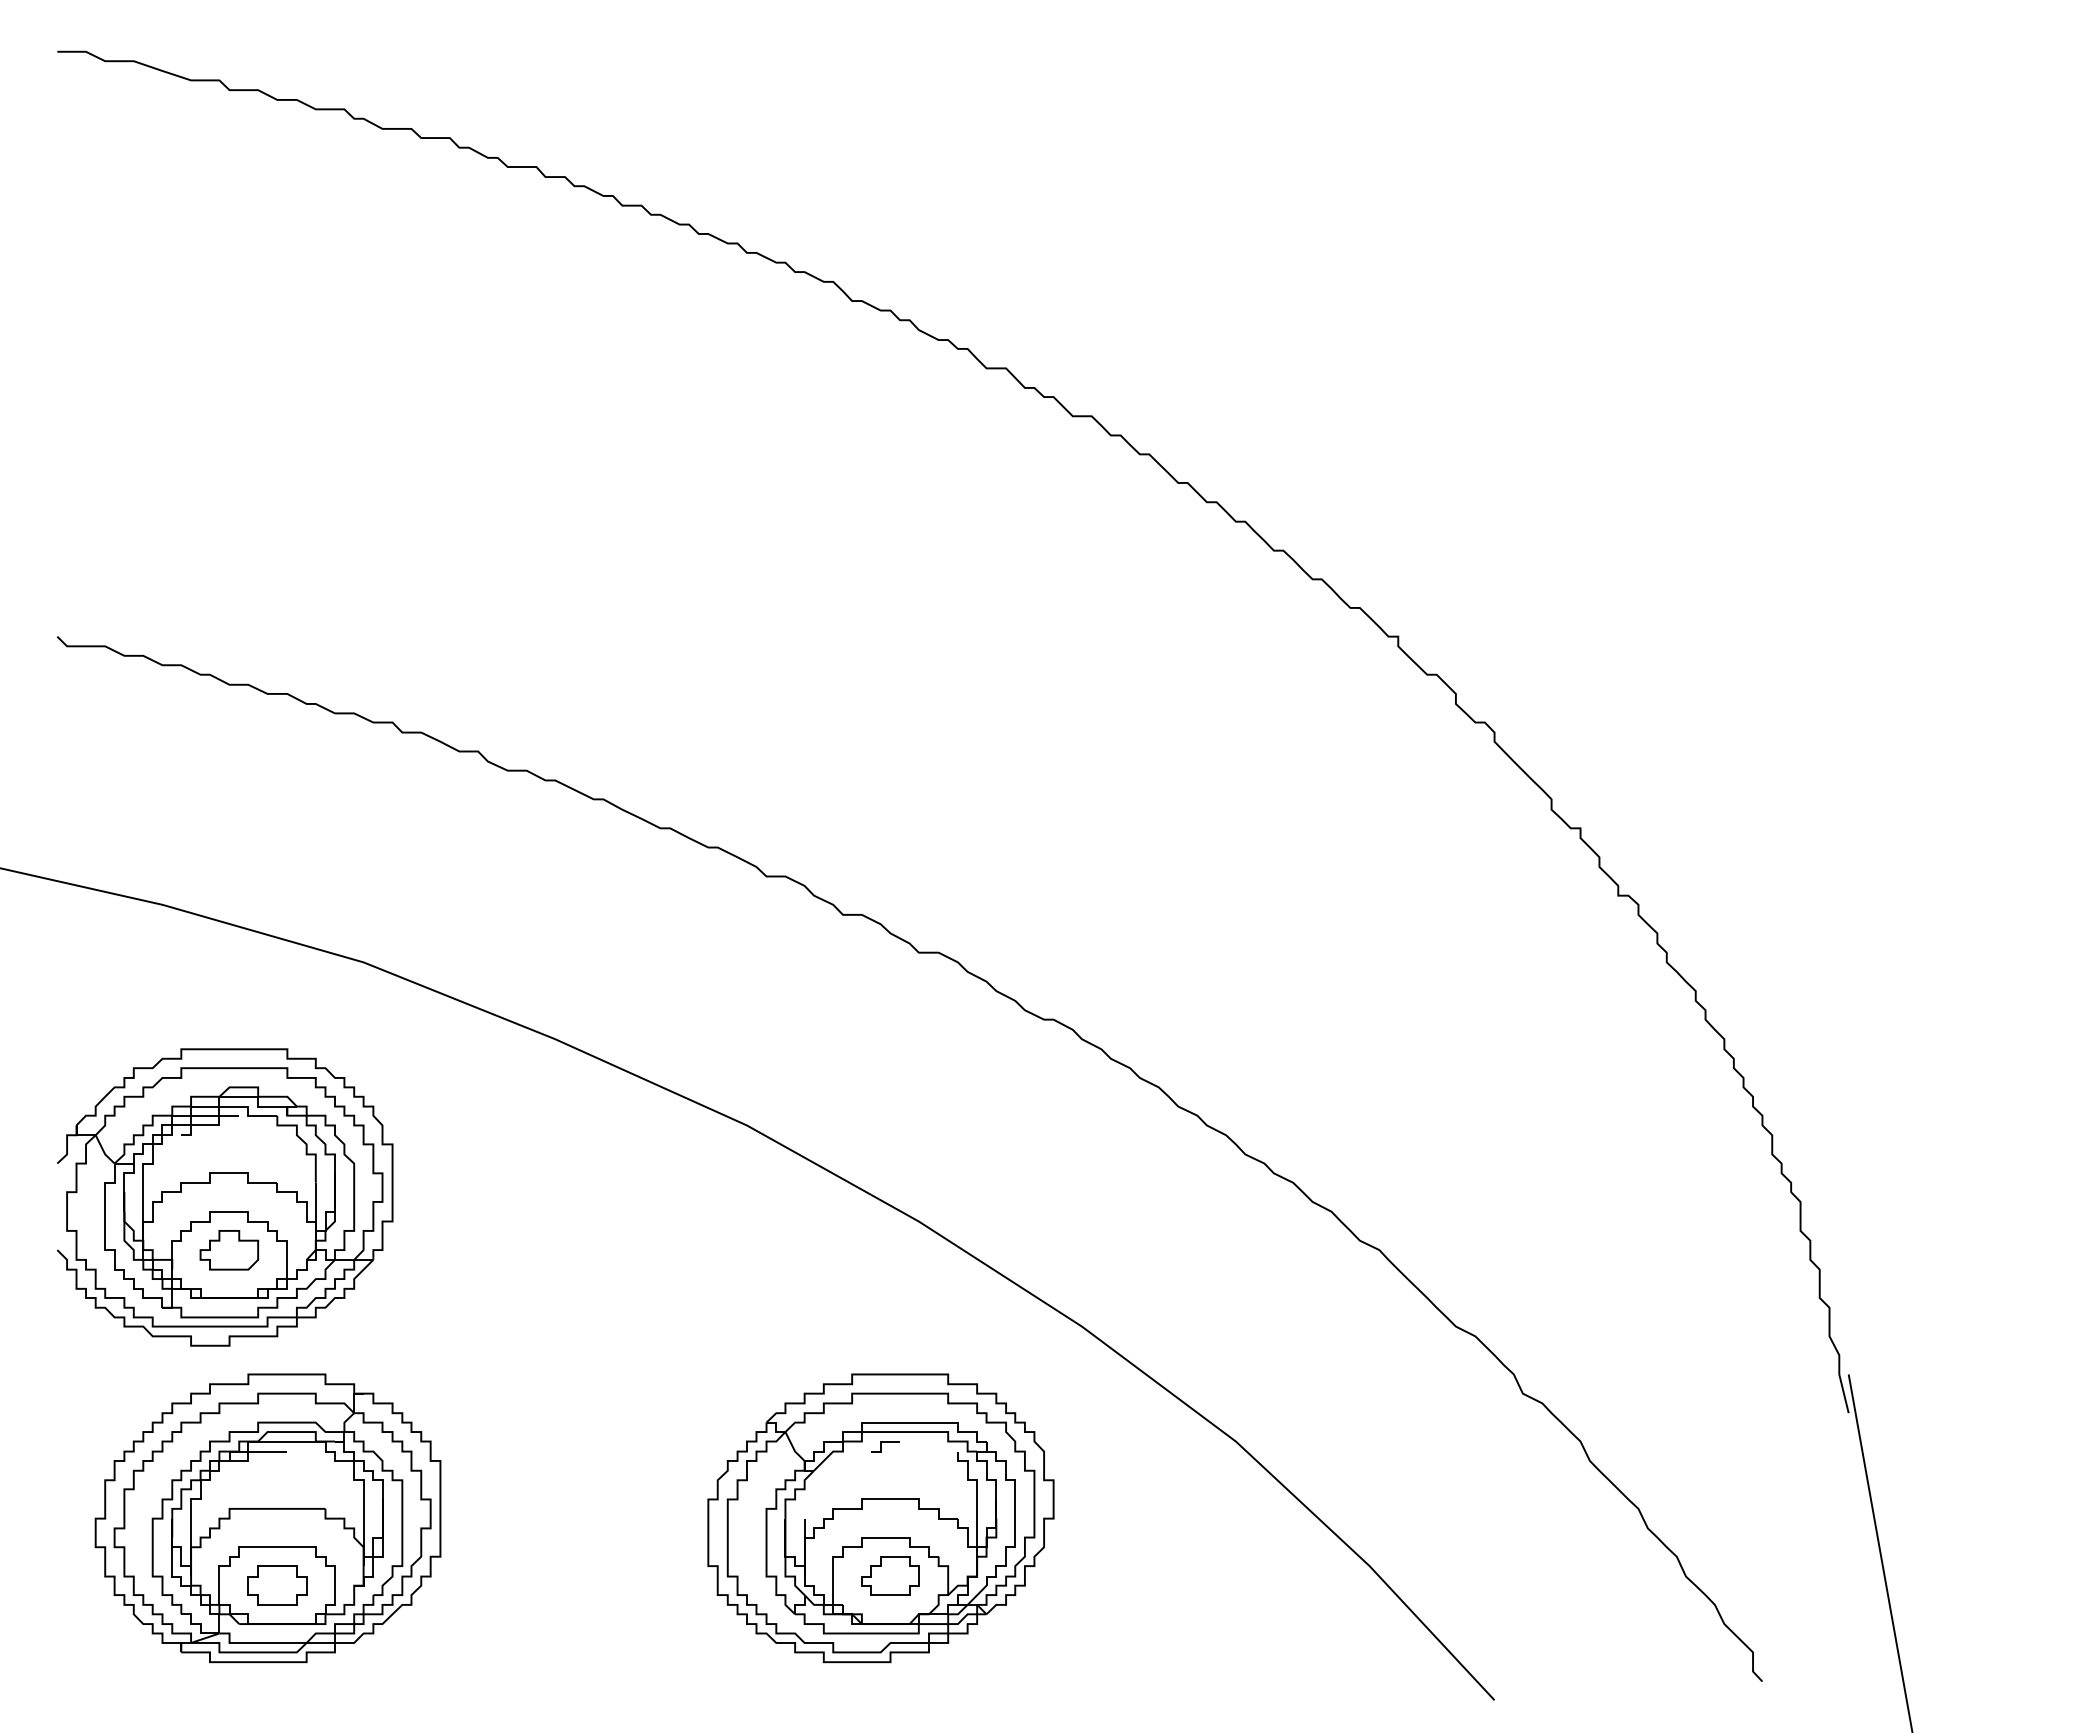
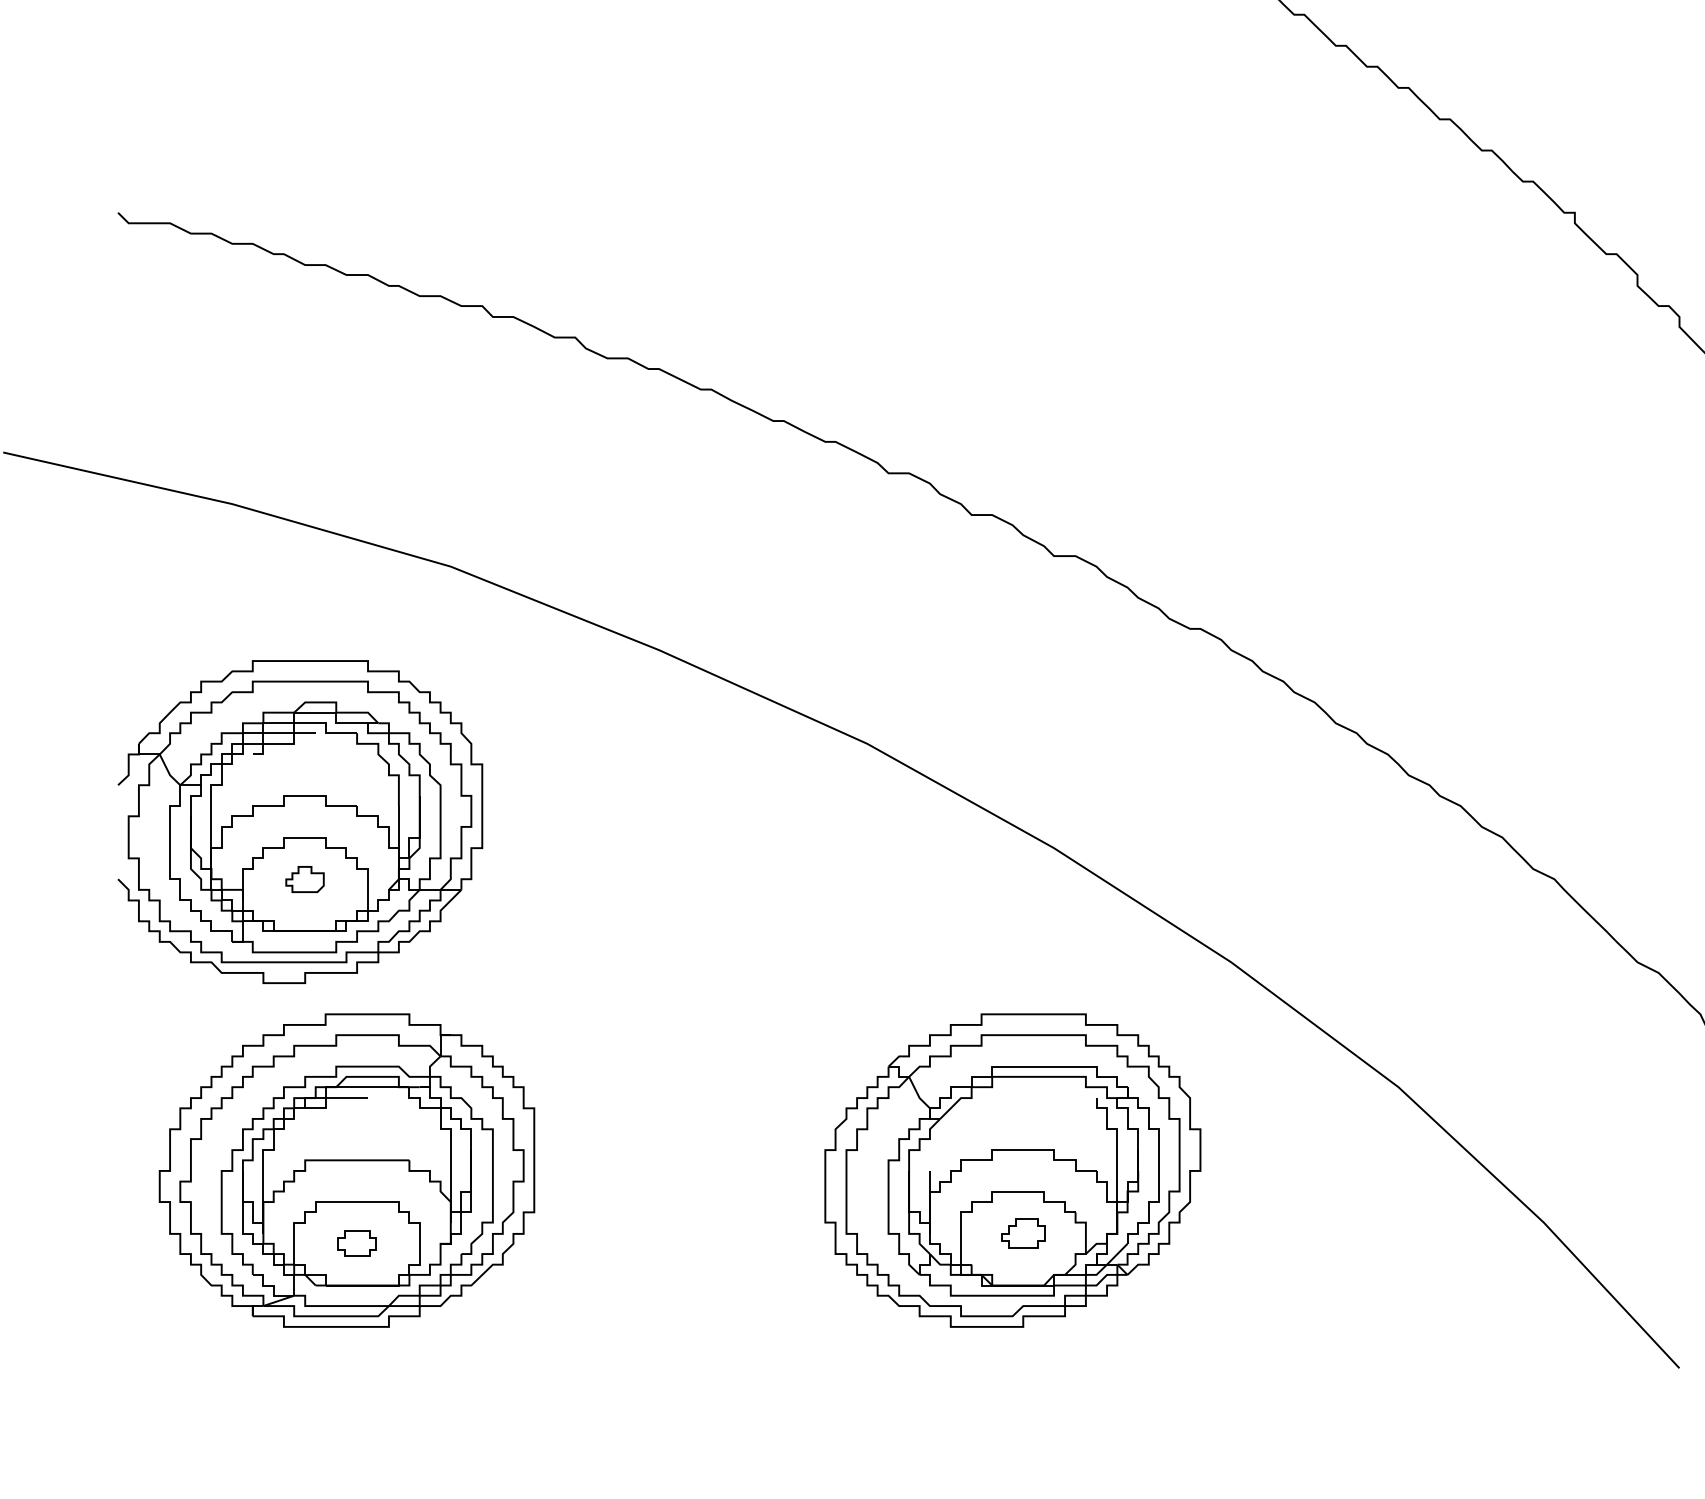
part: (229, 1250) -> (305, 879), size x0.6
line: (885, 1442) -> (1017, 1088), removed
part: (890, 1575) -> (1023, 1232), size x0.7
part: (277, 1585) -> (357, 1243), size x0.6

